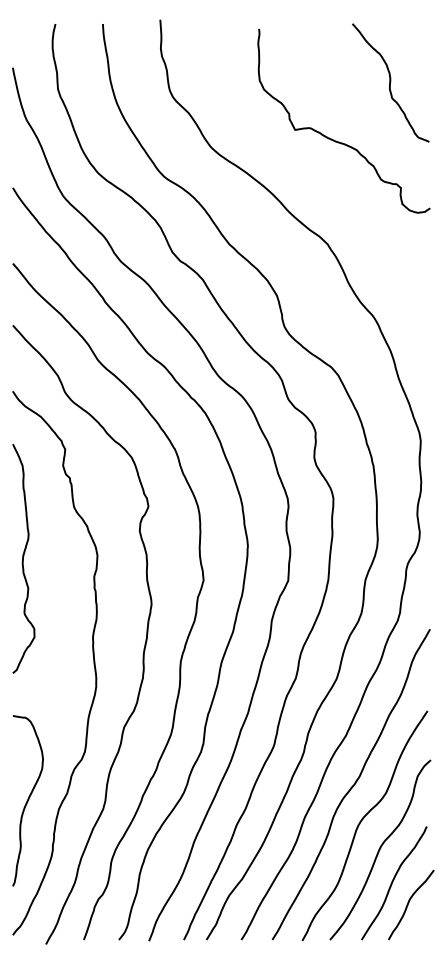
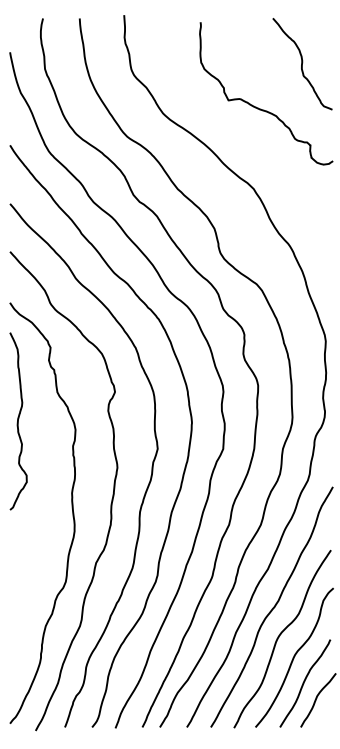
curve: (23, 558) -> (18, 421), moved
curve: (27, 800) -> (21, 619), removed

